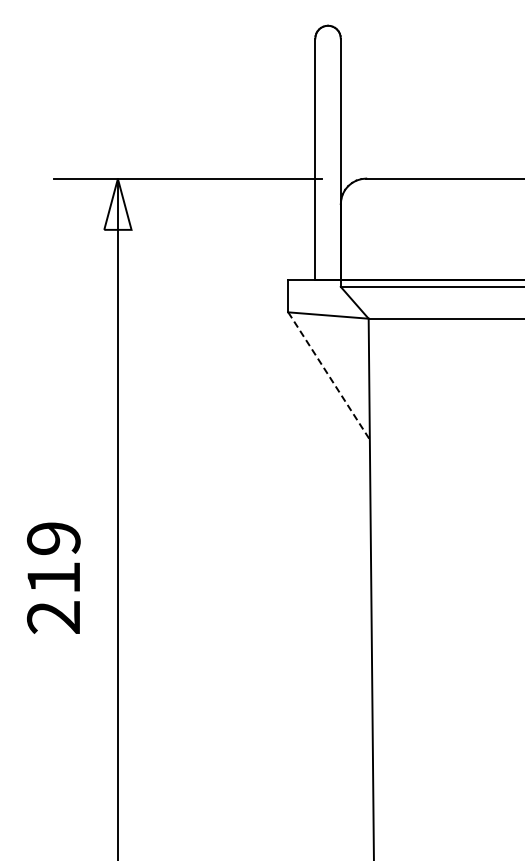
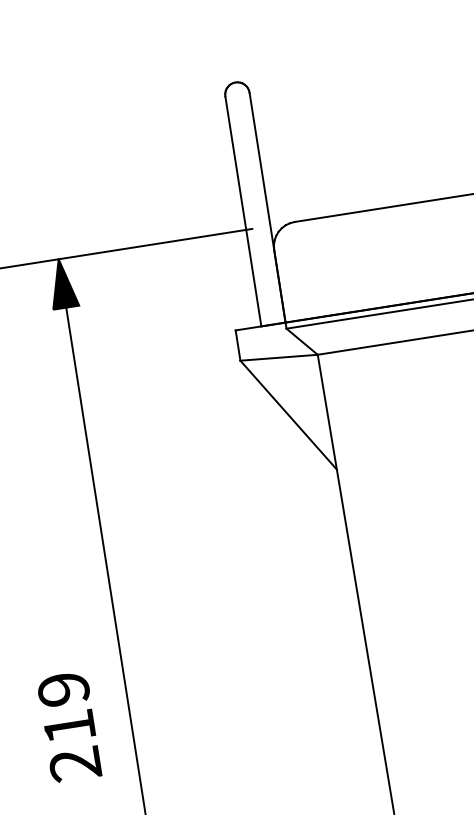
fill: (117, 203) -> (61, 282), added
line: (329, 376) -> (289, 415), dashed -> solid
text: (53, 577) -> (69, 726), moved

